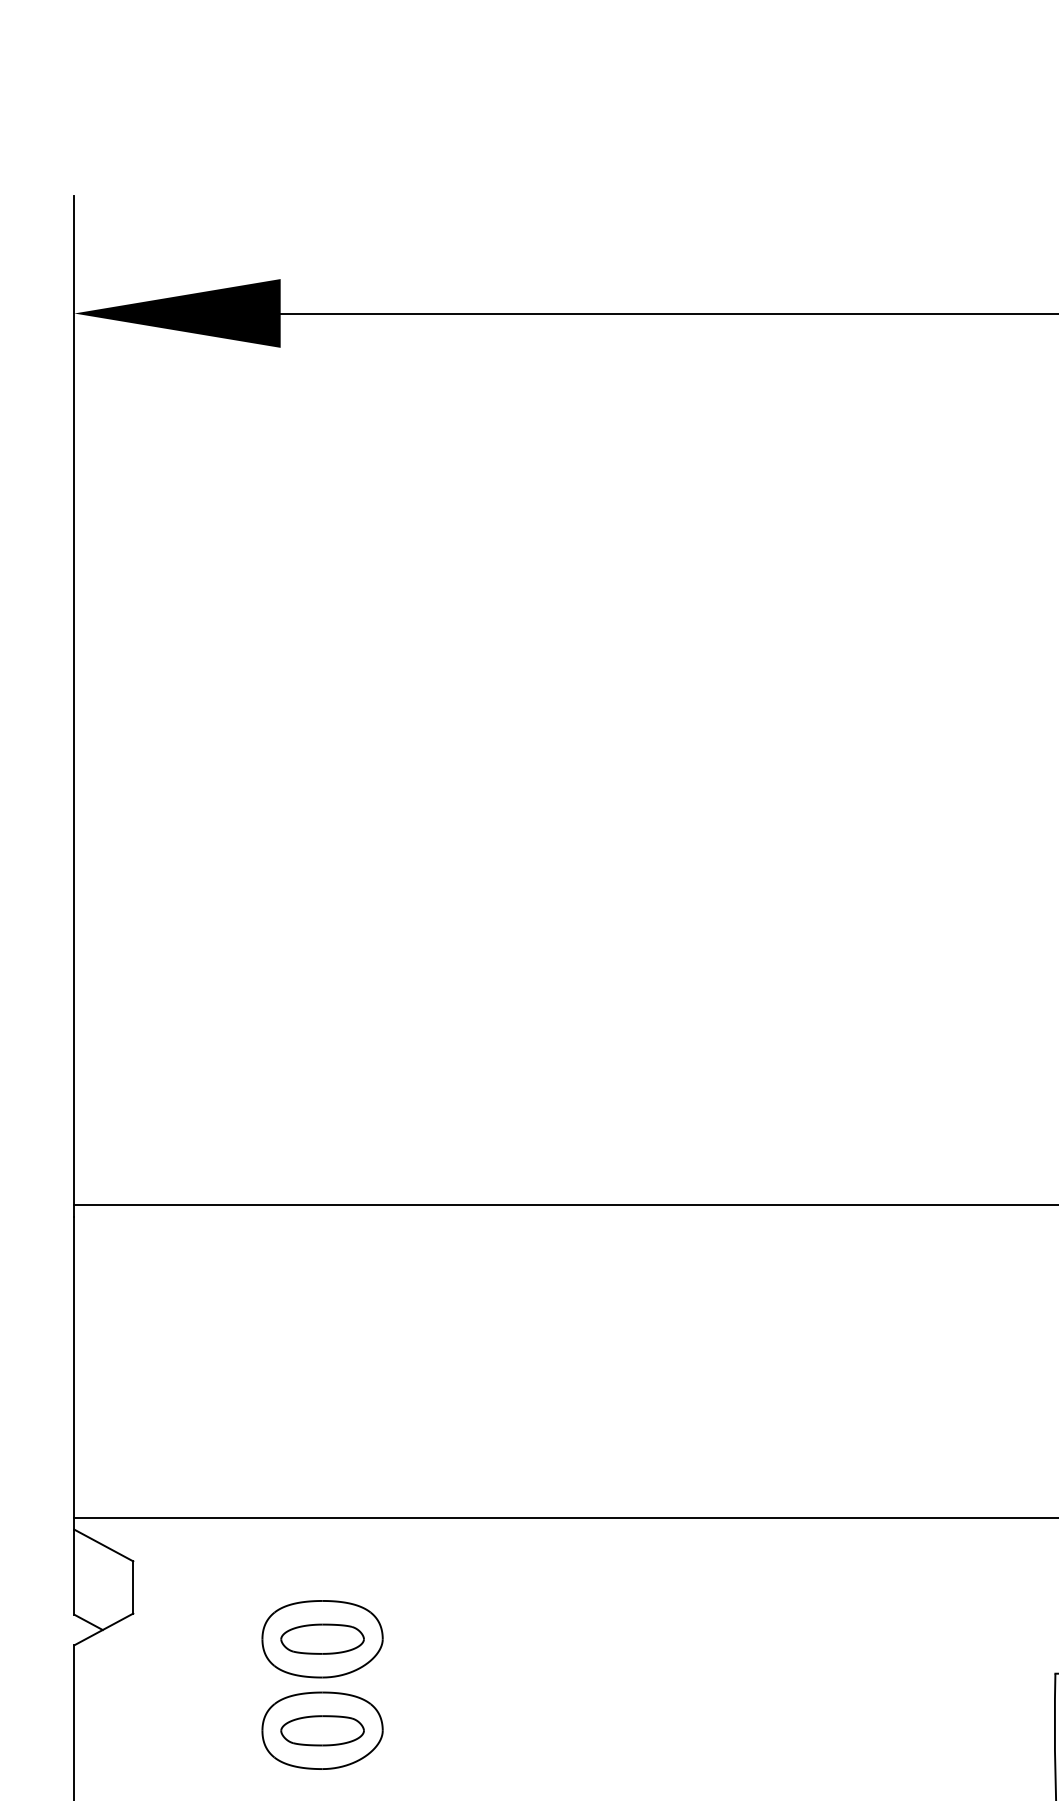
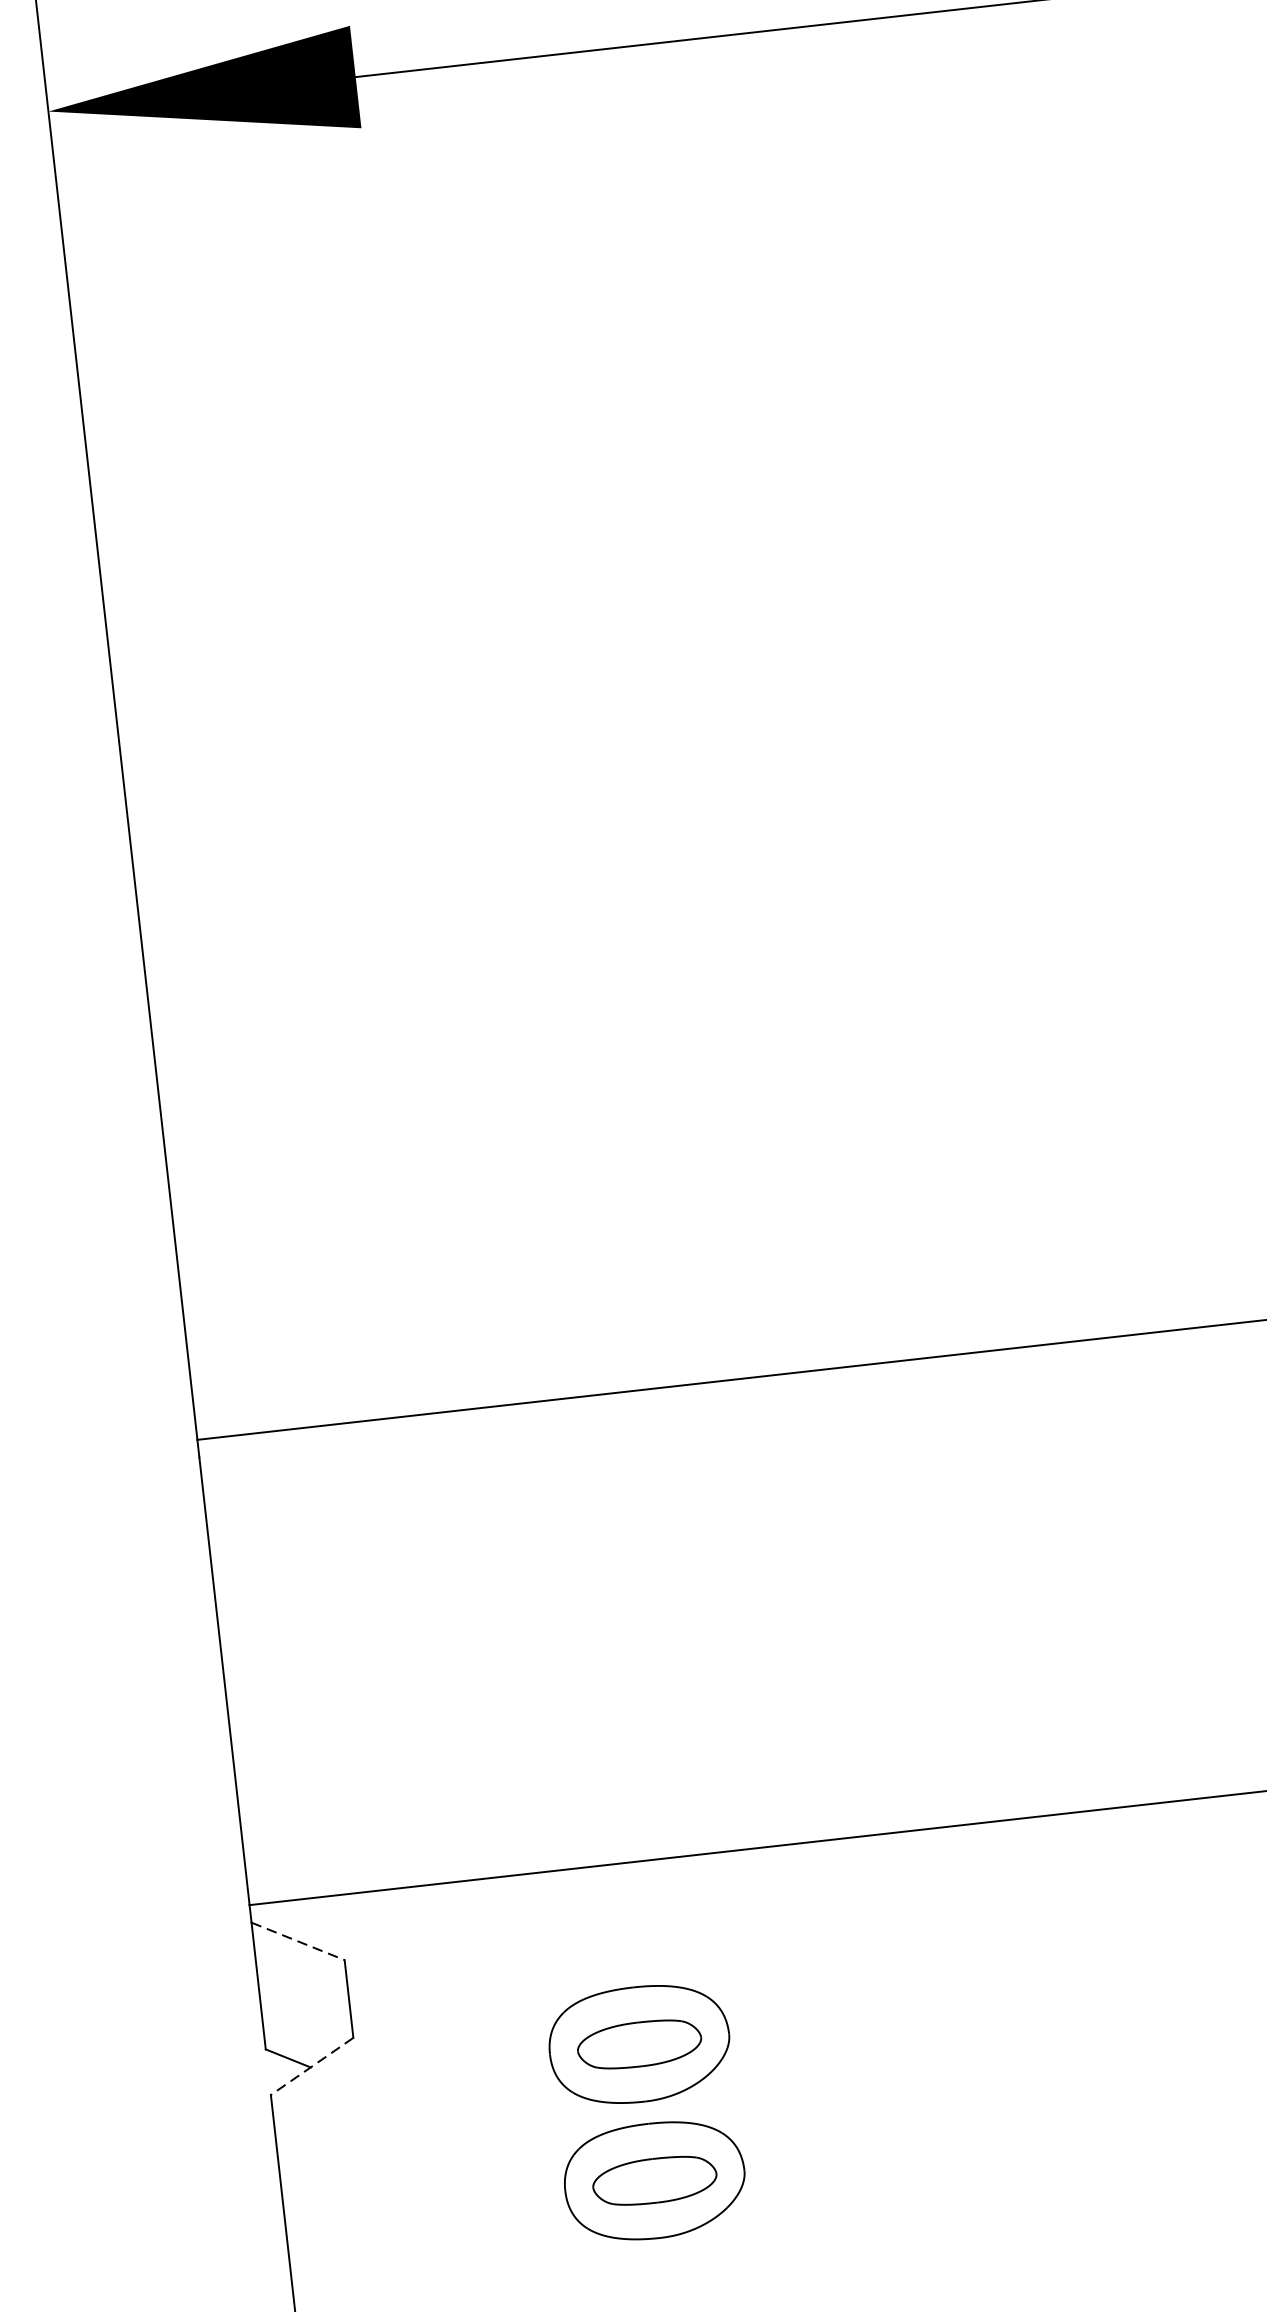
line: (104, 1545) -> (299, 1941), solid -> dashed
line: (103, 1629) -> (311, 2066), solid -> dashed

